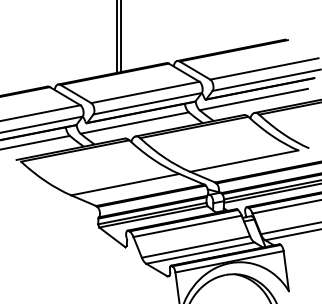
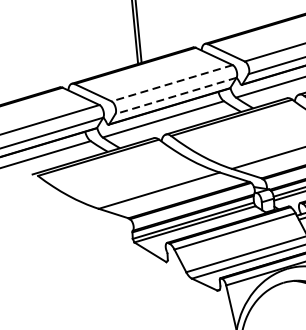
line: (144, 92) -> (171, 83), solid -> dashed
line: (147, 103) -> (175, 95), solid -> dashed

